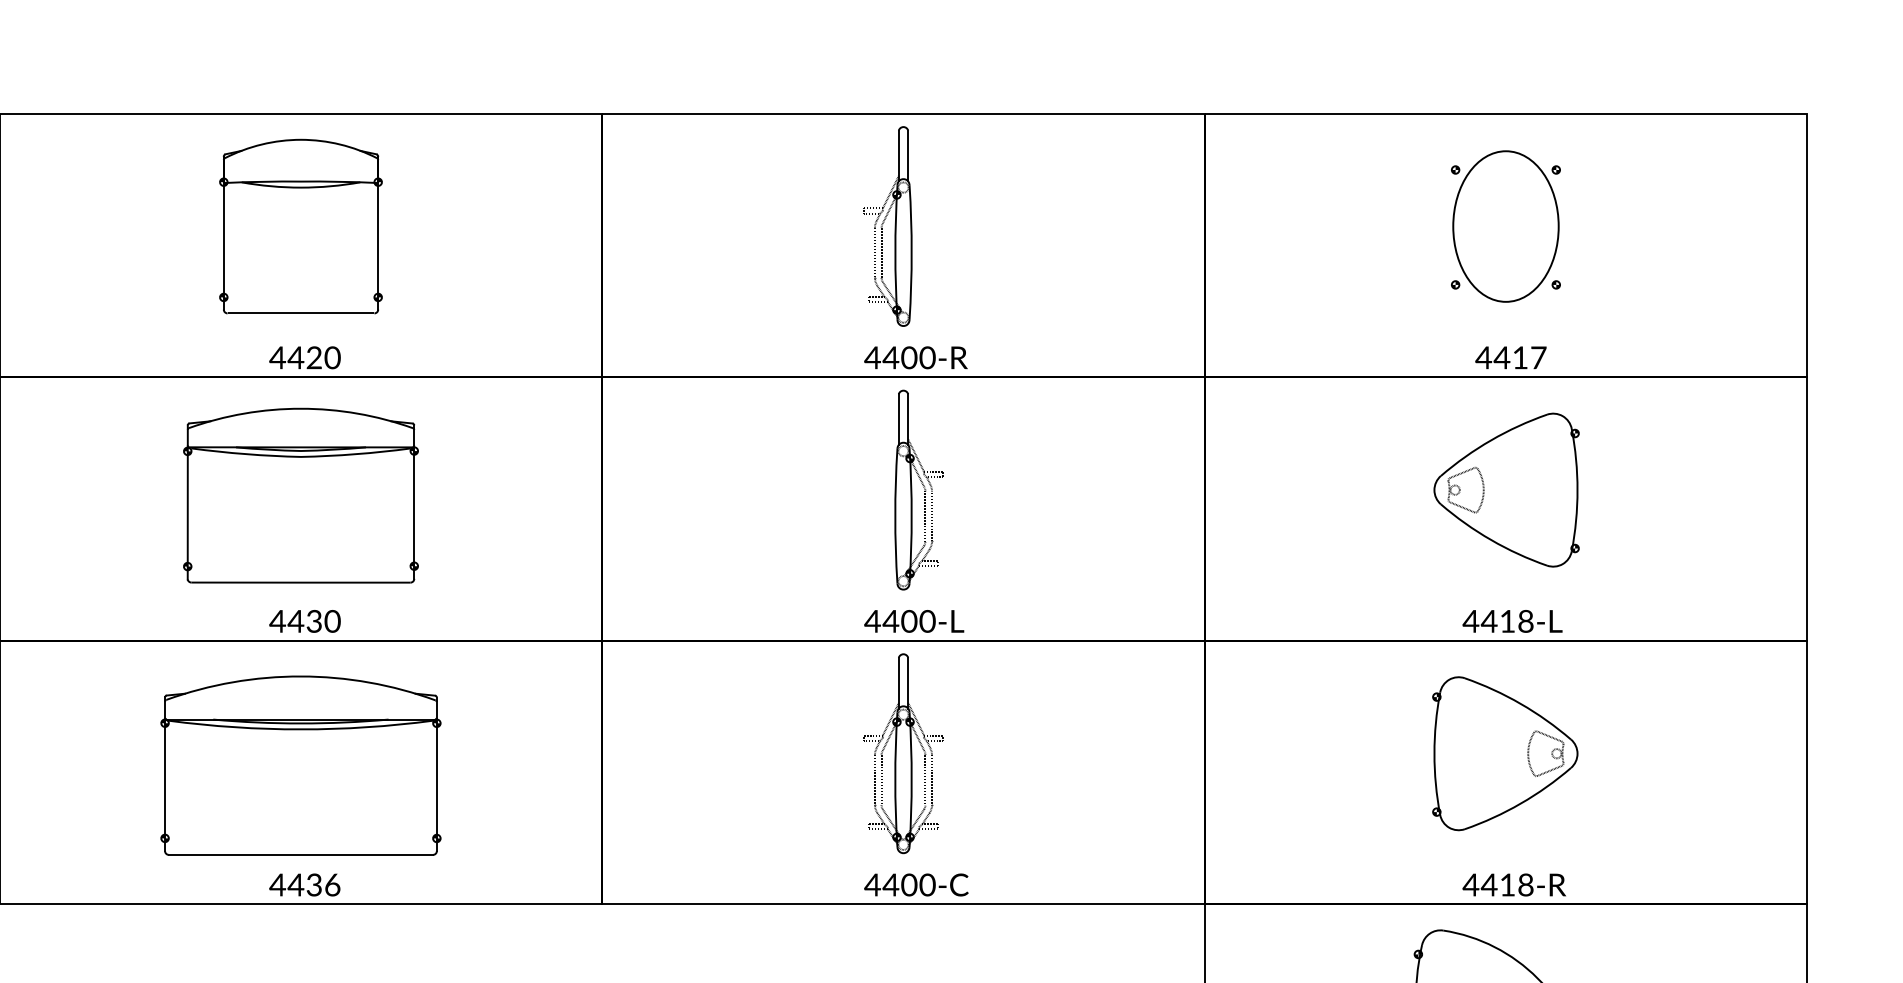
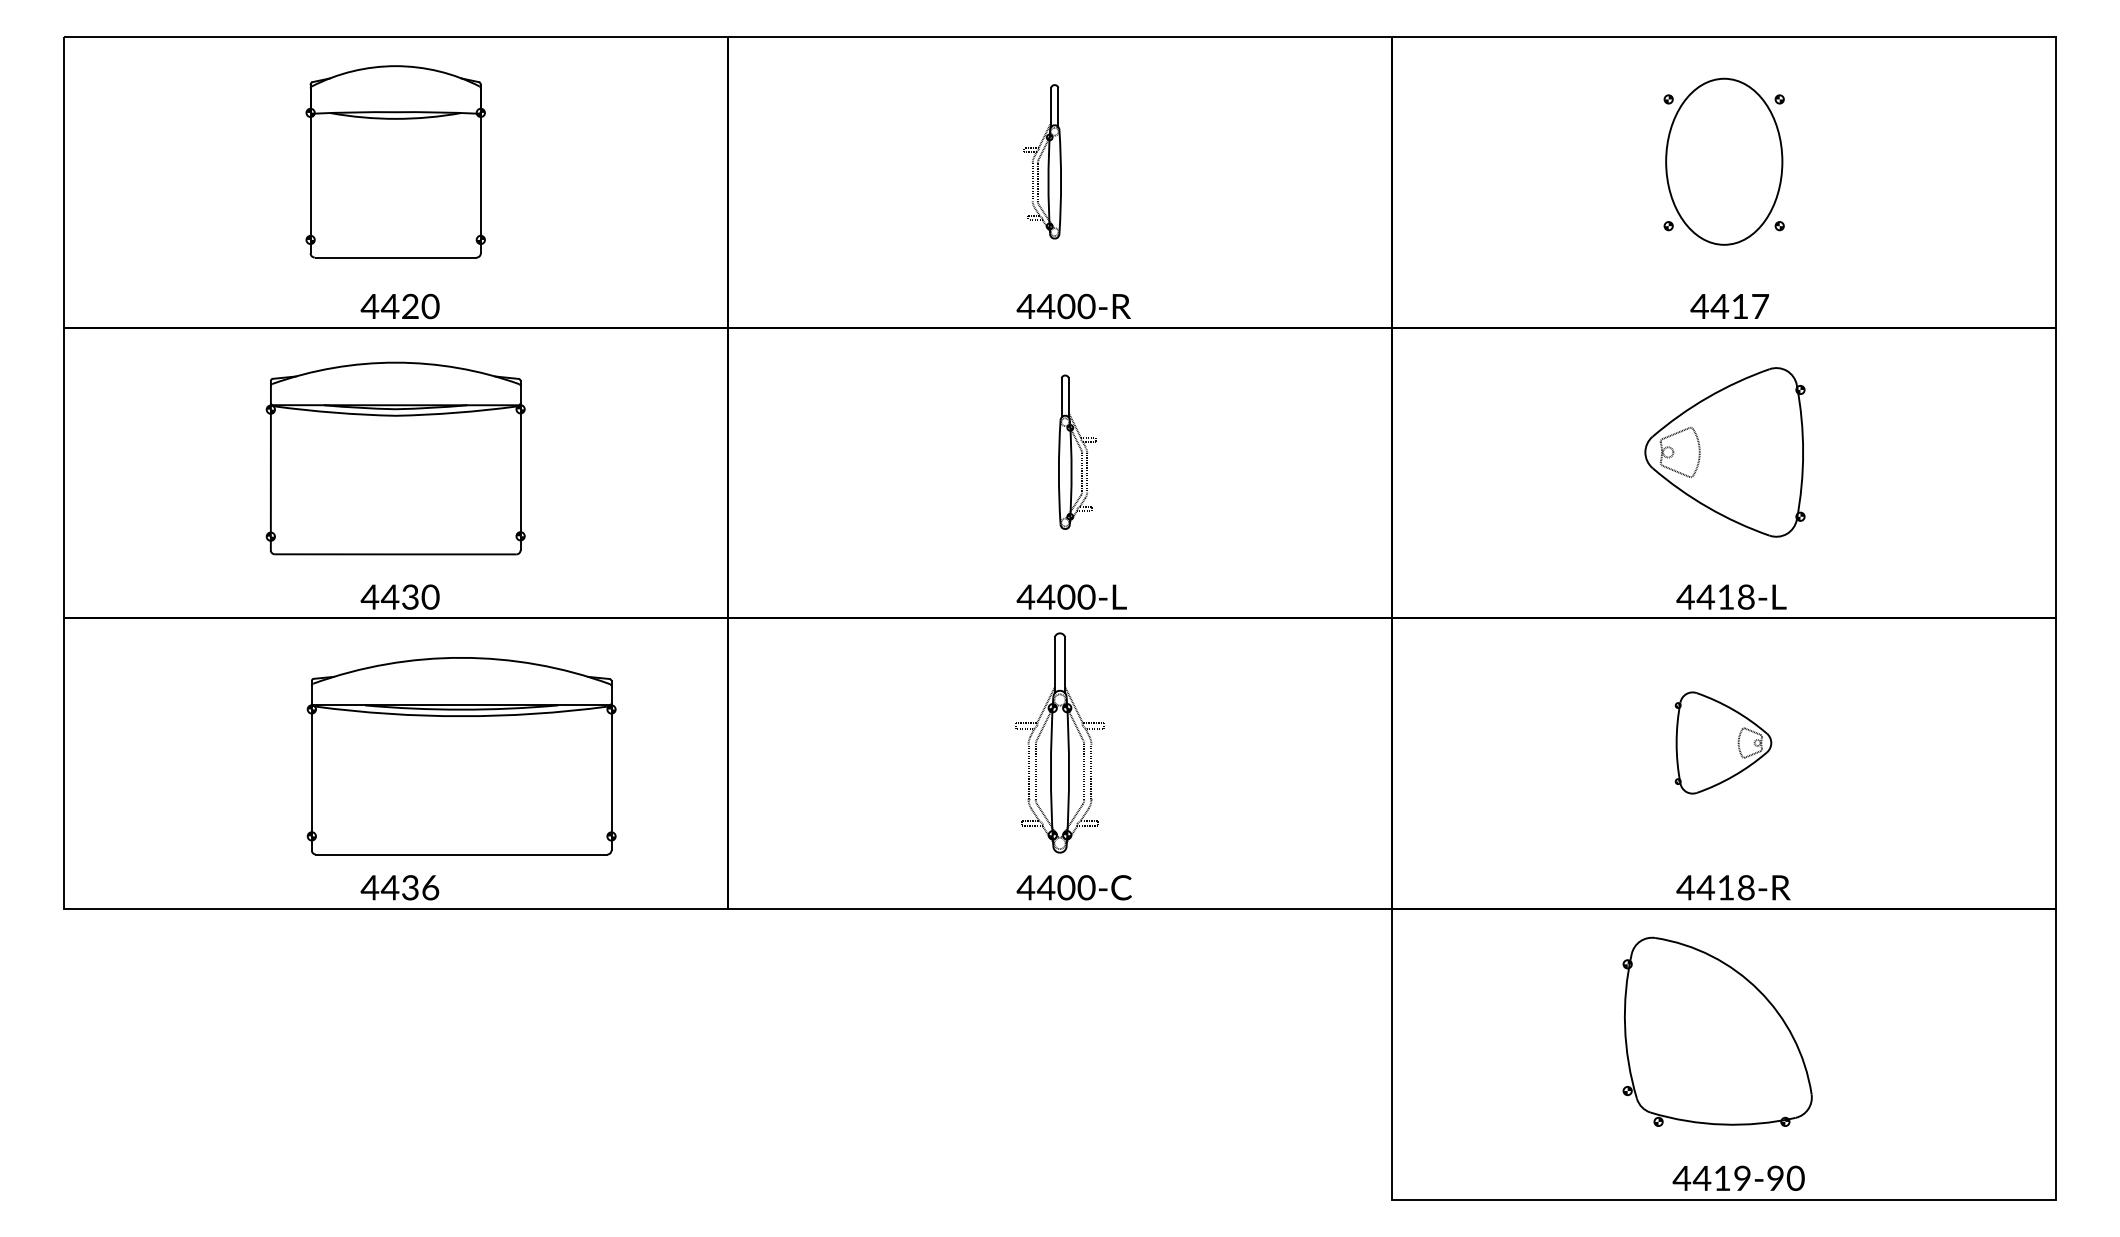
part: (887, 226) -> (1042, 161), size x0.7
part: (919, 489) -> (1077, 451), size x0.7
part: (1505, 753) -> (1723, 742), size x0.6
part: (300, 765) -> (461, 756), moved

